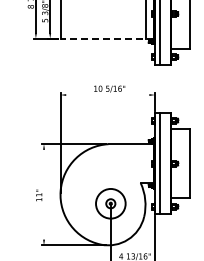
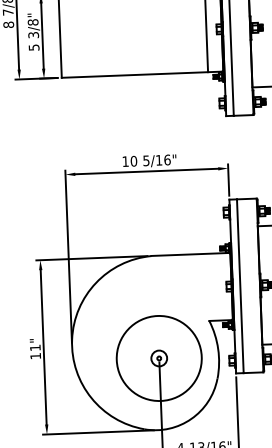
line: (107, 38) -> (142, 74), dashed -> solid
line: (107, 95) -> (146, 172), added
line: (43, 194) -> (42, 346), added
circle: (110, 203) -> (158, 358), size x1.67

